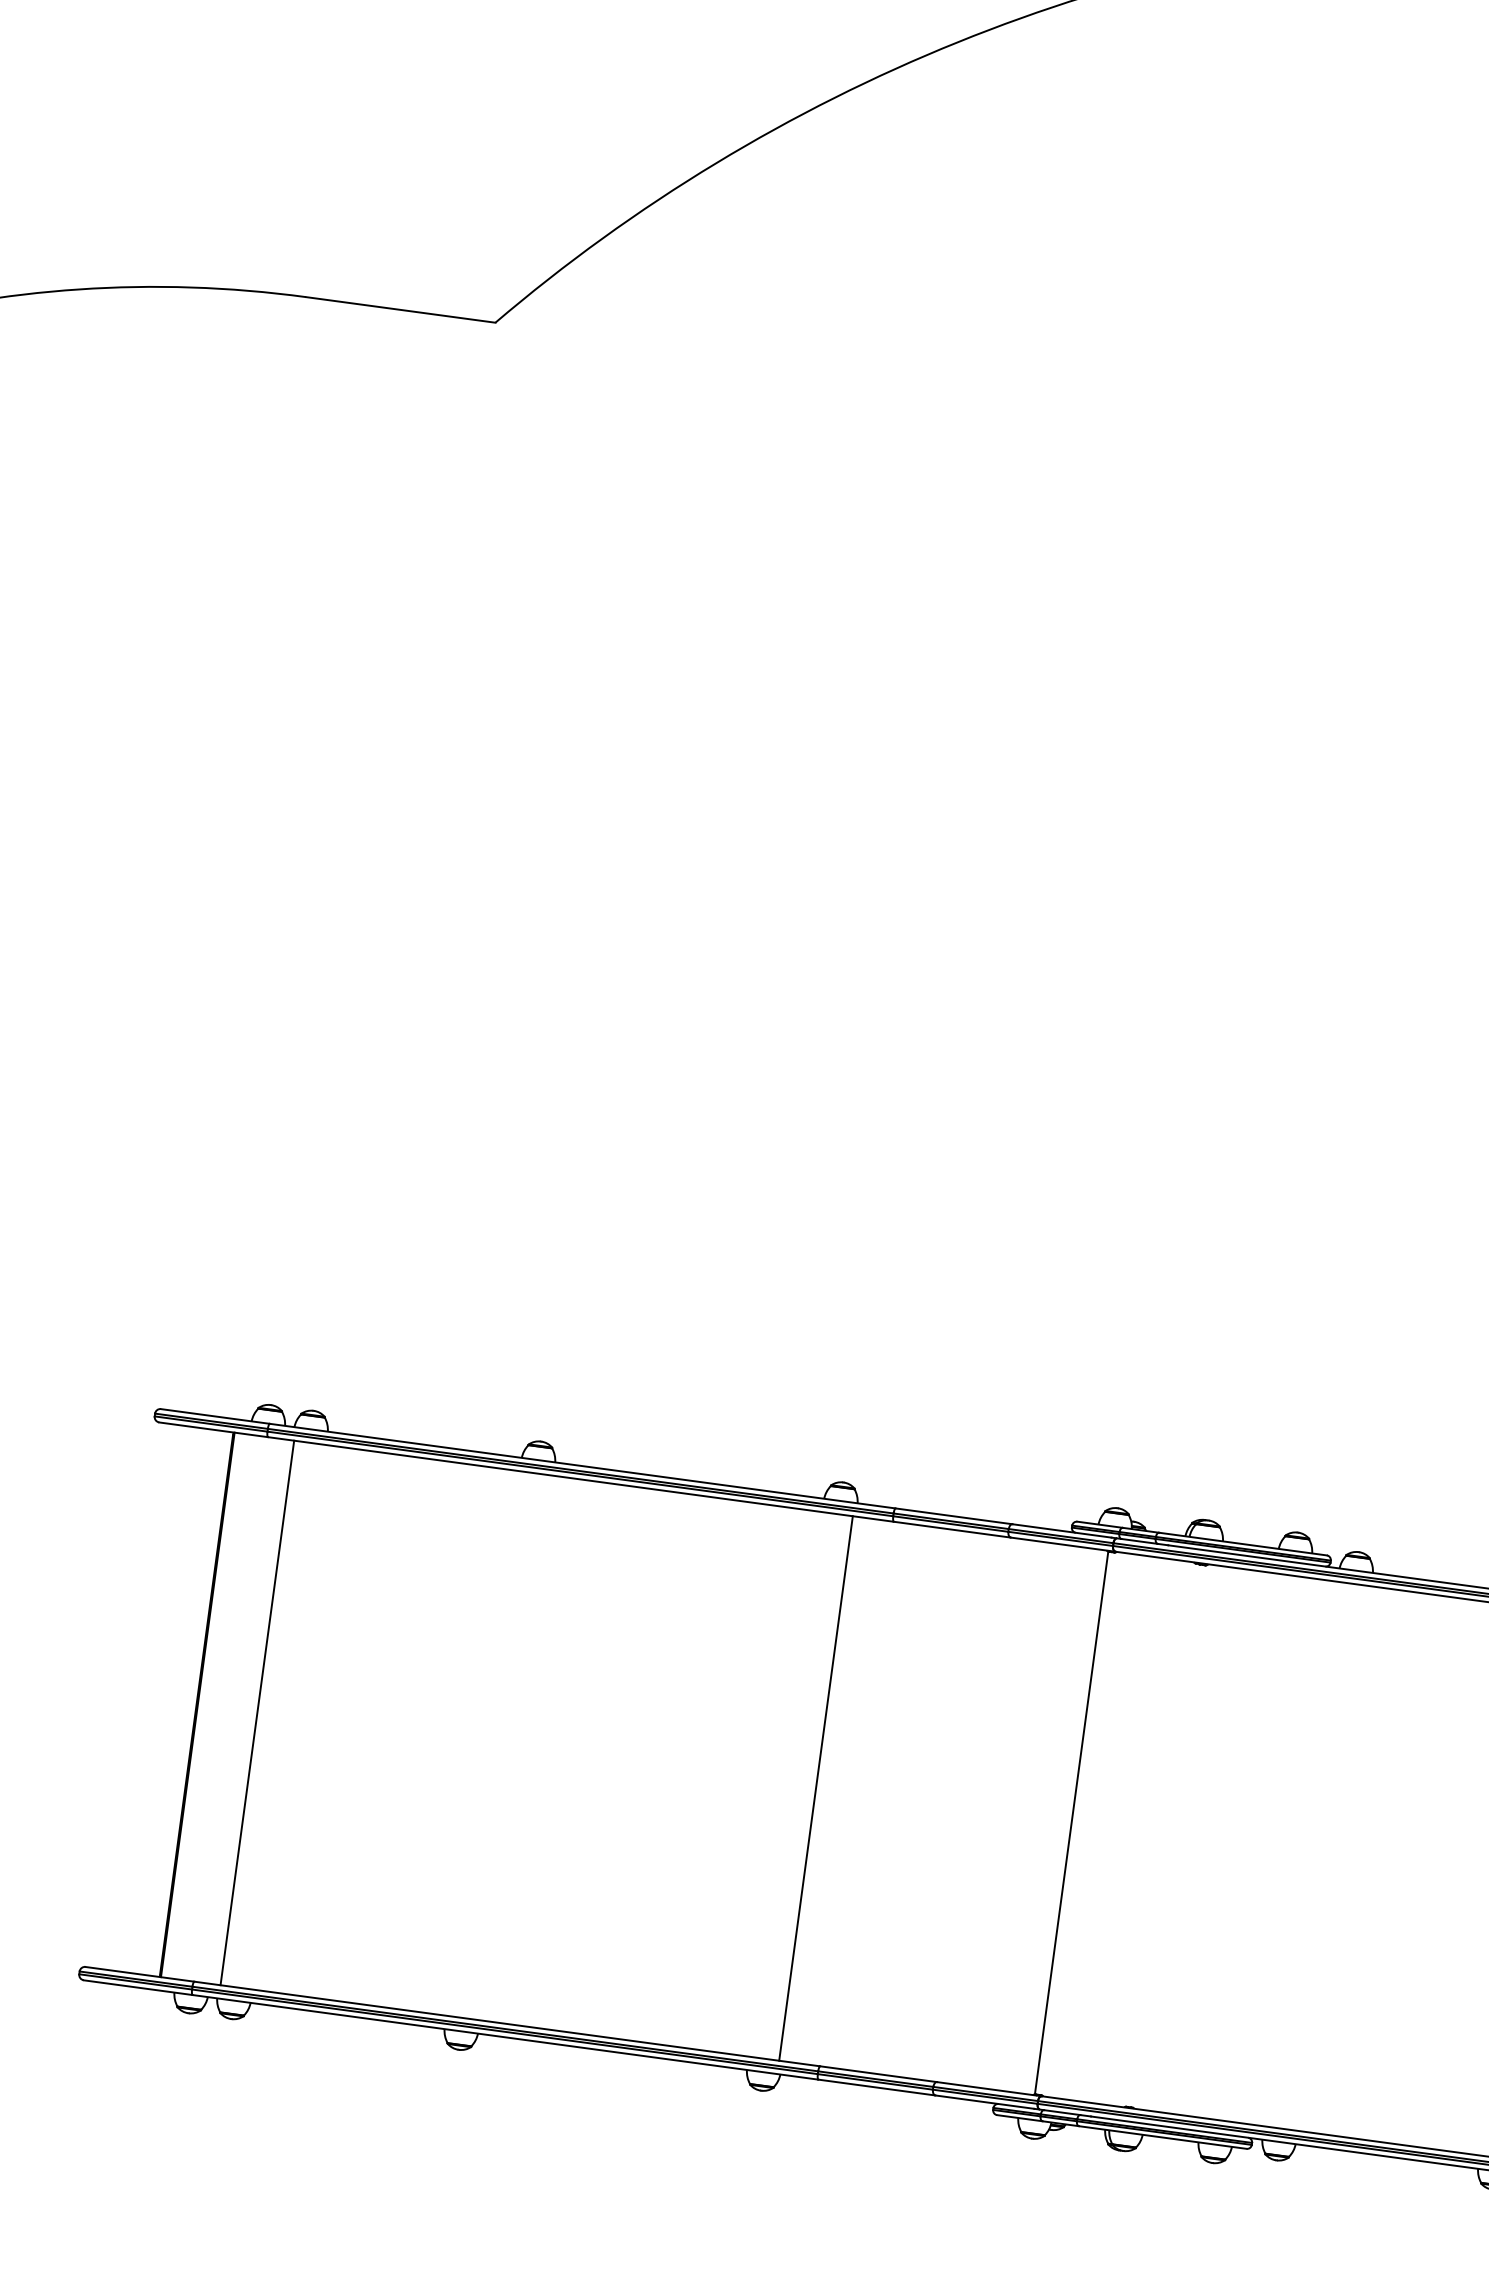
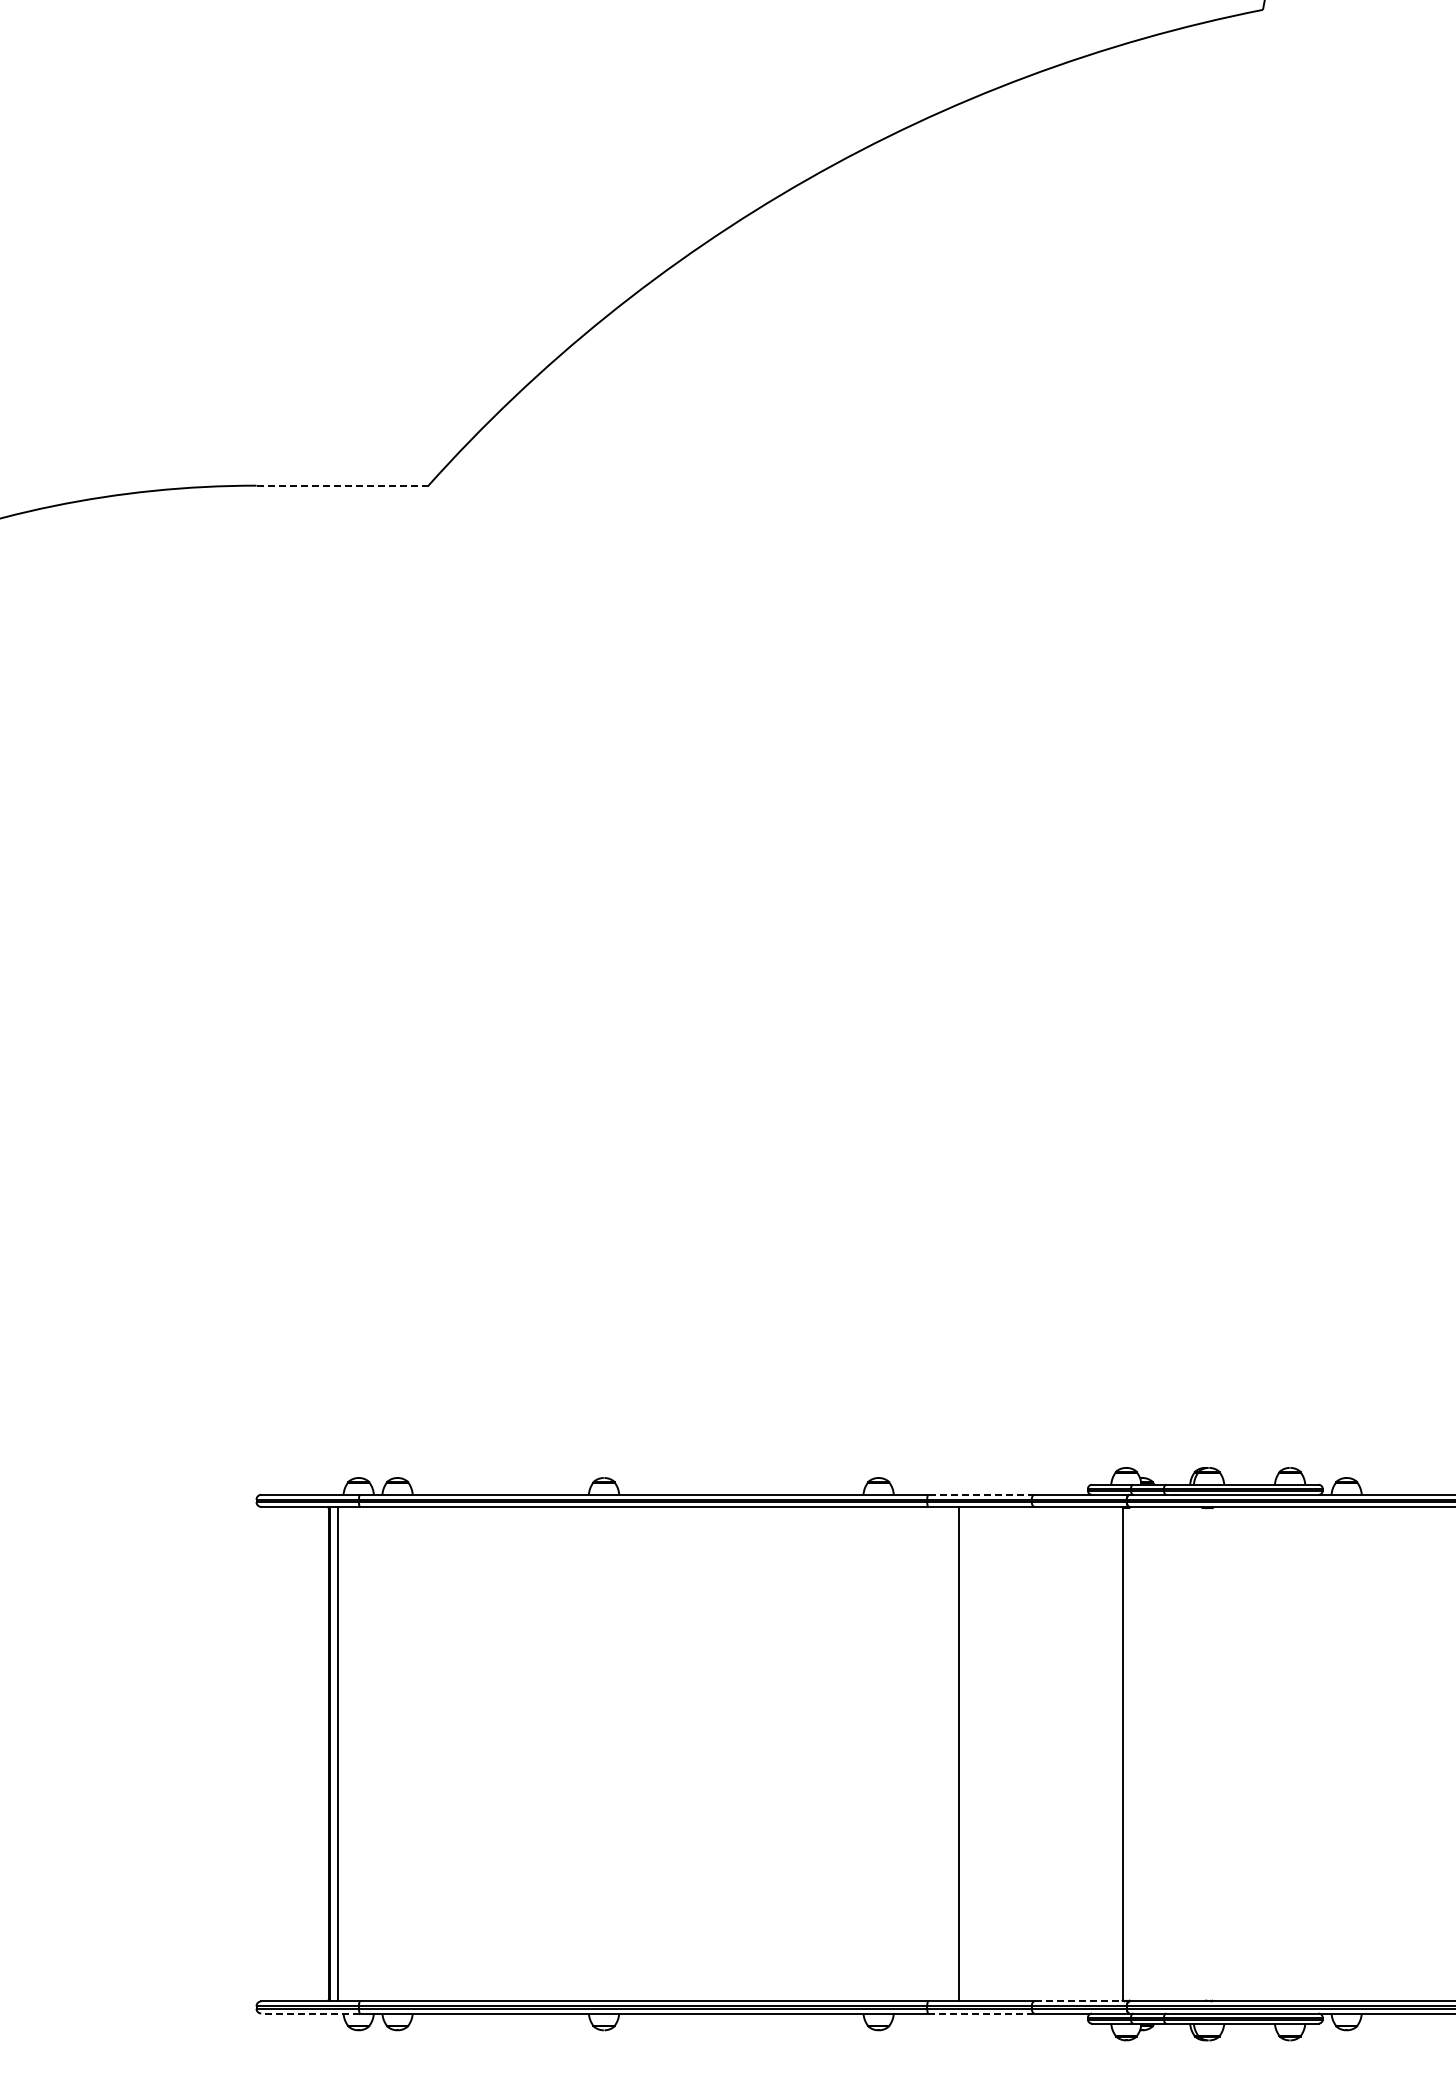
line: (400, 309) -> (342, 485), solid -> dashed
line: (953, 1515) -> (980, 1494), solid -> dashed
line: (257, 1712) -> (337, 1753), moved
line: (816, 1787) -> (959, 1753), moved
line: (138, 1987) -> (310, 2013), solid -> dashed
line: (876, 2087) -> (981, 2013), solid -> dashed
line: (988, 2089) -> (1081, 2001), solid -> dashed

